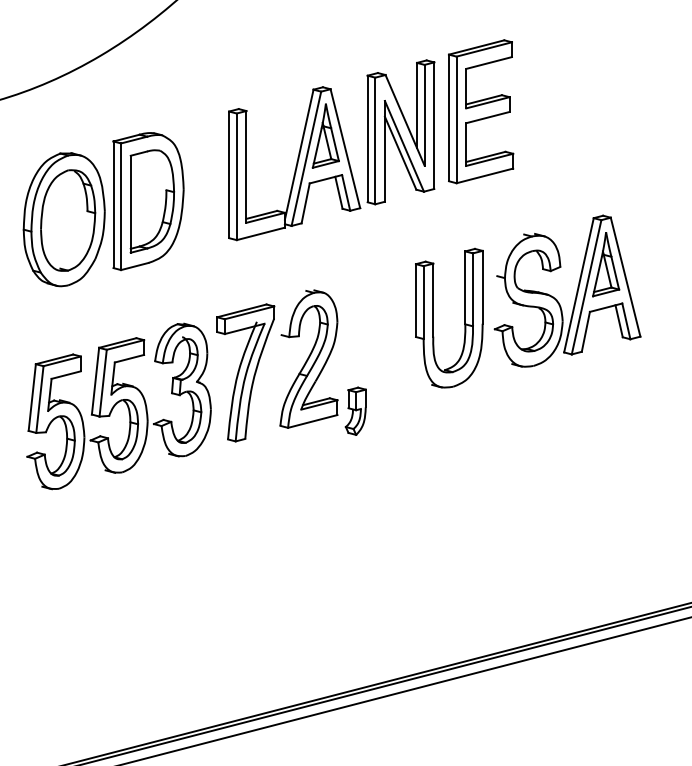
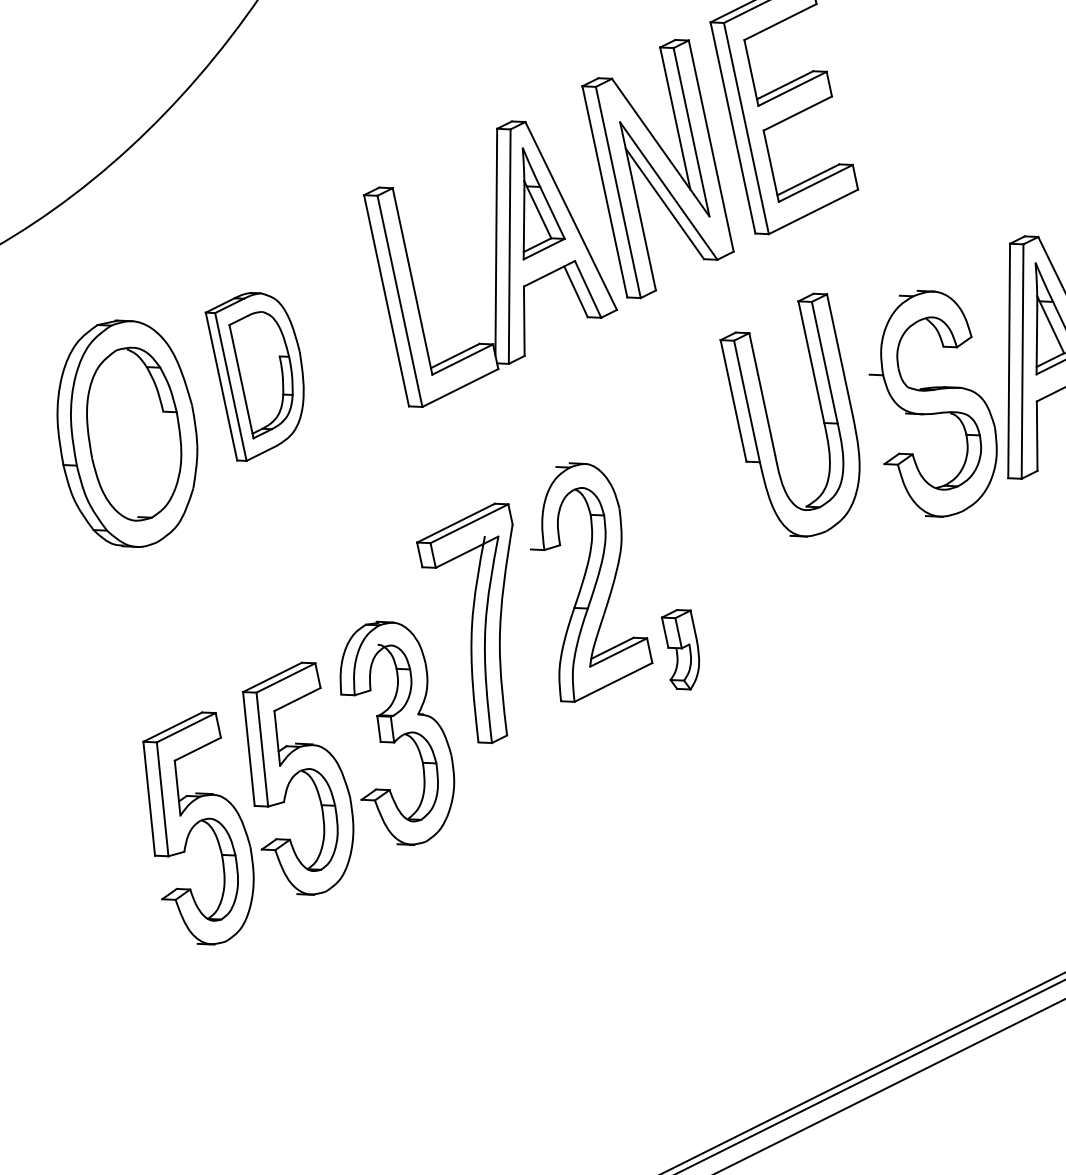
part: (148, 201) -> (261, 373), size x0.7
part: (464, 317) -> (820, 411), moved
part: (118, 406) -> (296, 783), moved

